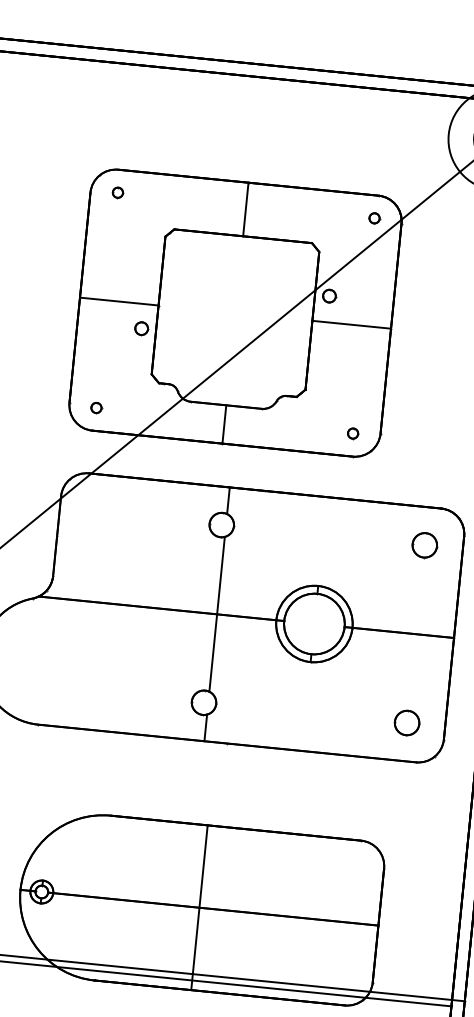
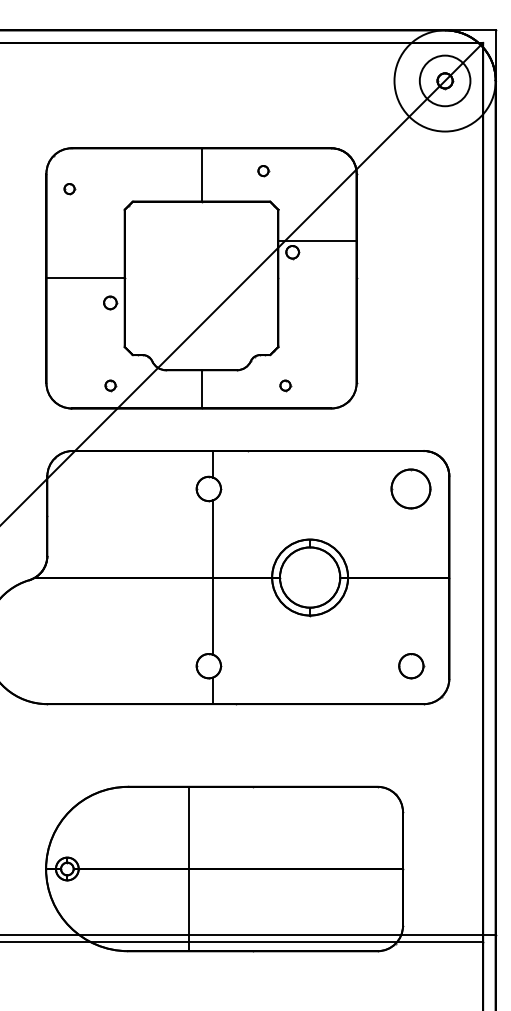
part: (117, 193) -> (69, 189), moved
part: (374, 218) -> (263, 171), moved
line: (351, 324) -> (317, 241), moved
part: (96, 407) -> (110, 385), moved
part: (353, 433) -> (285, 385), moved
part: (425, 544) -> (411, 488), size x1.6
line: (199, 907) -> (188, 868), moved

